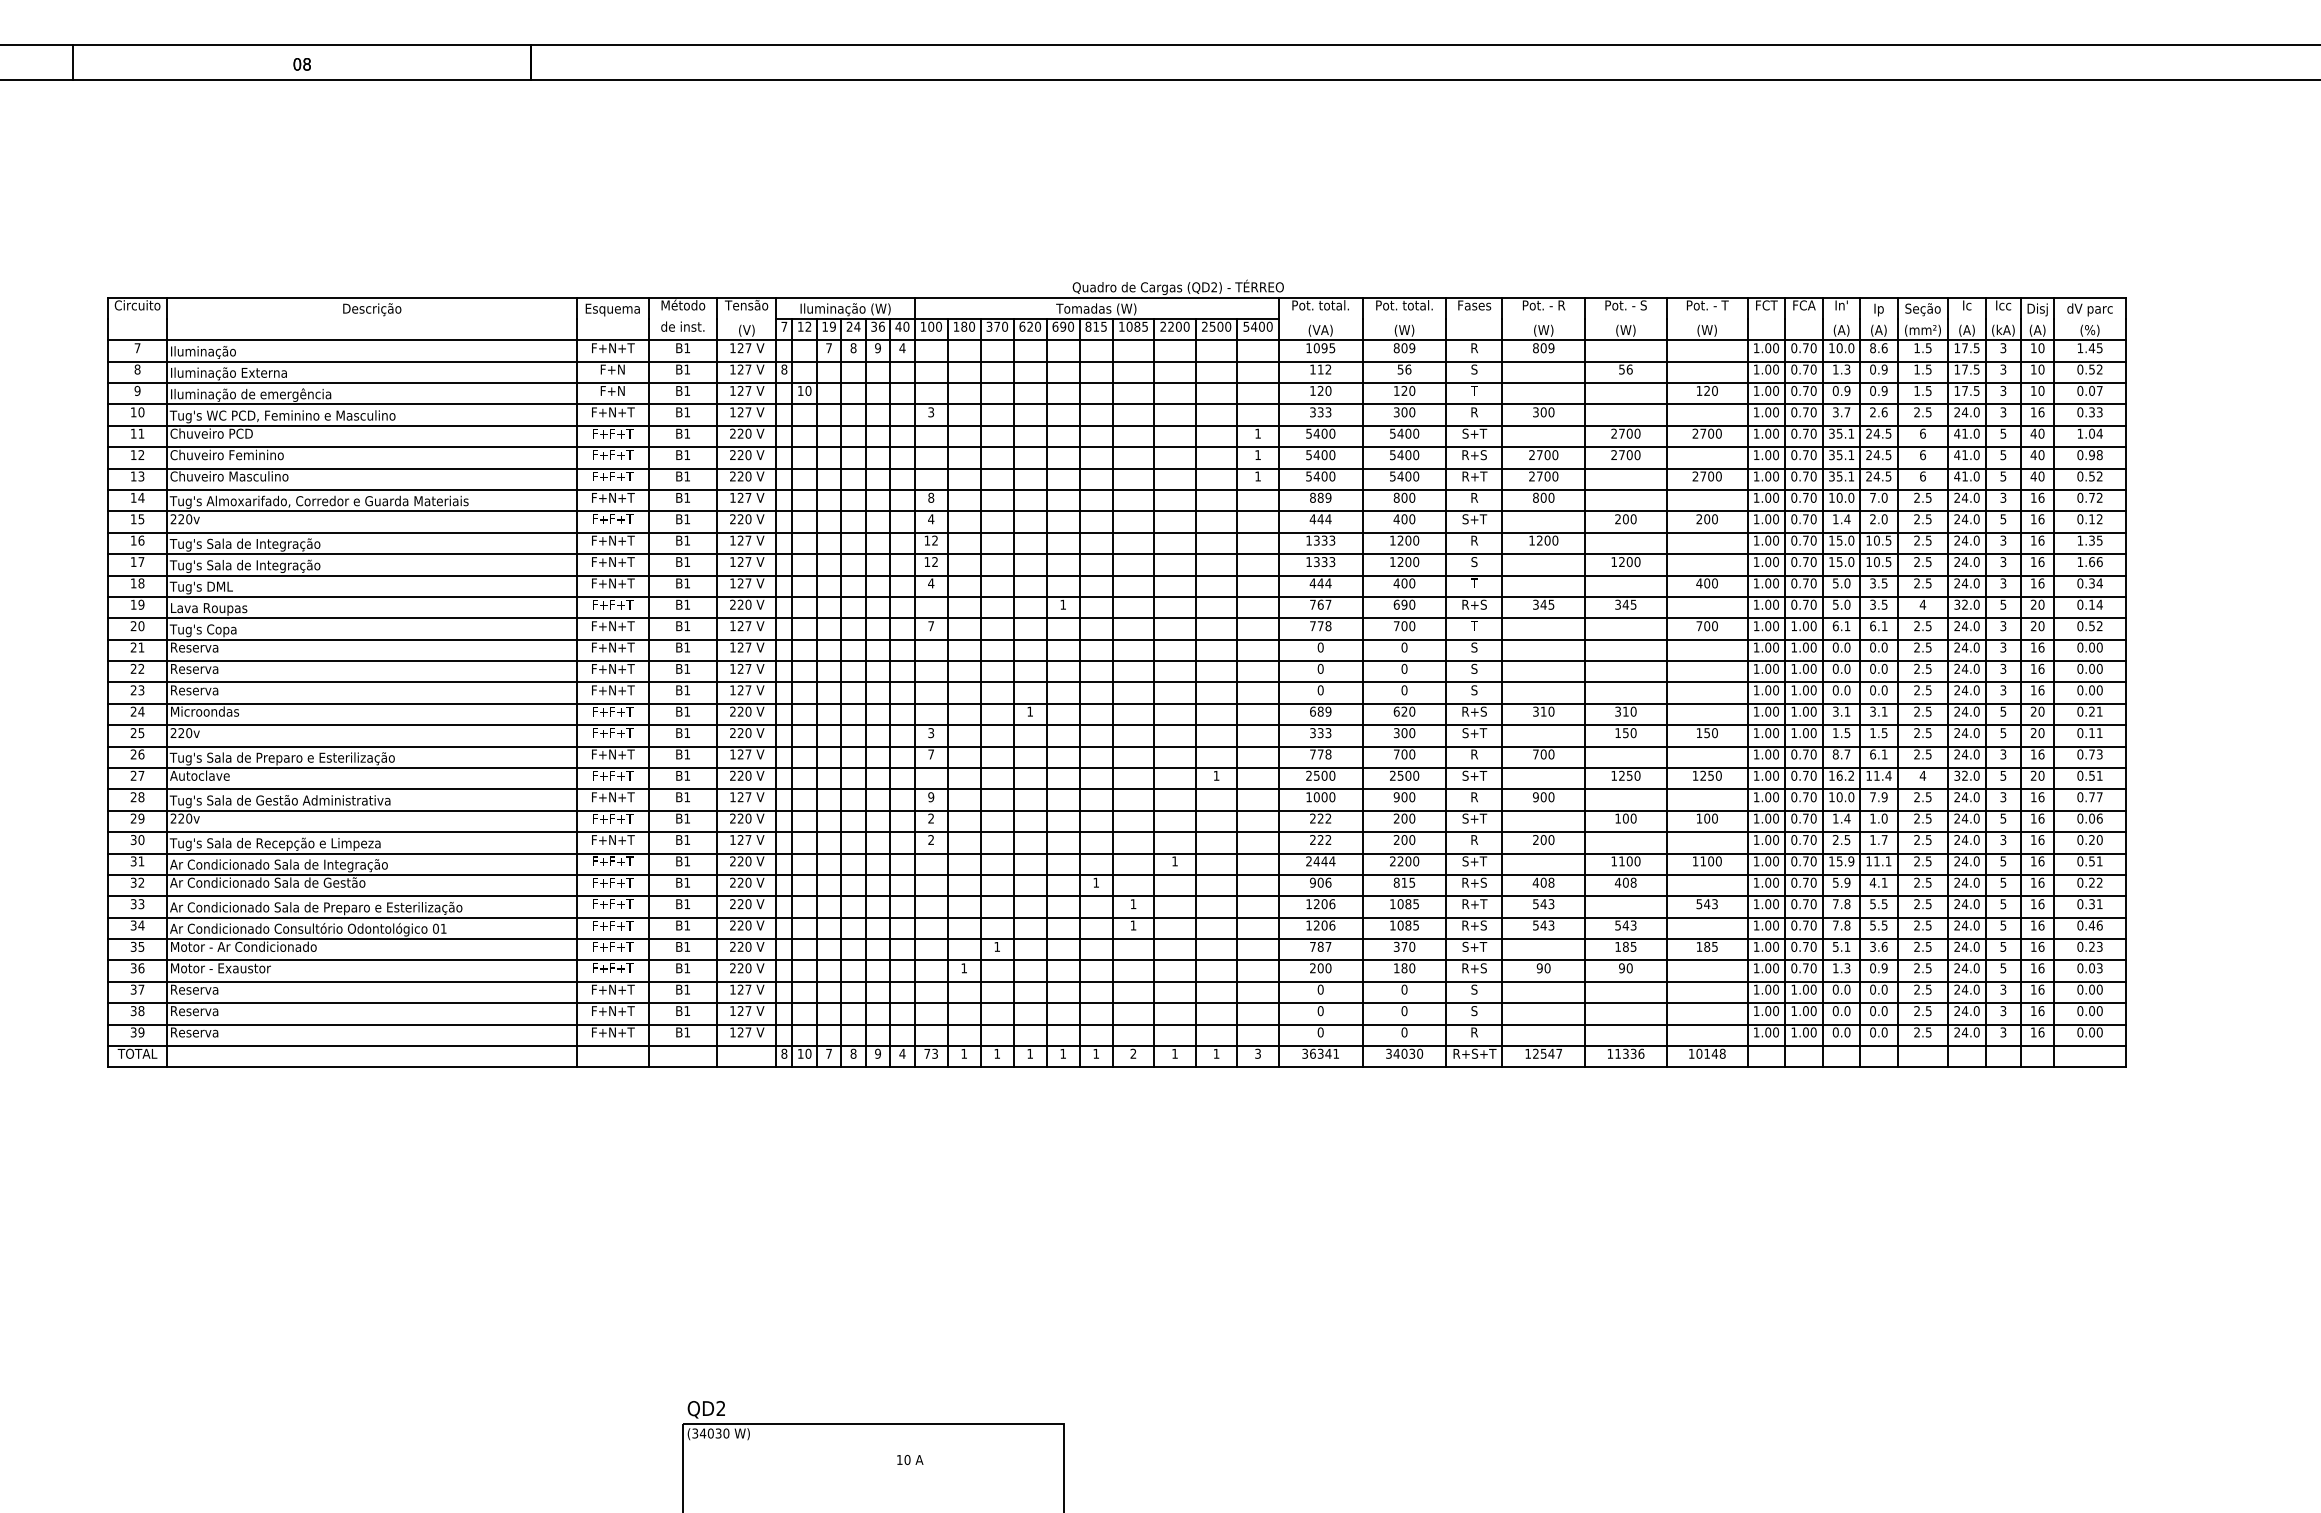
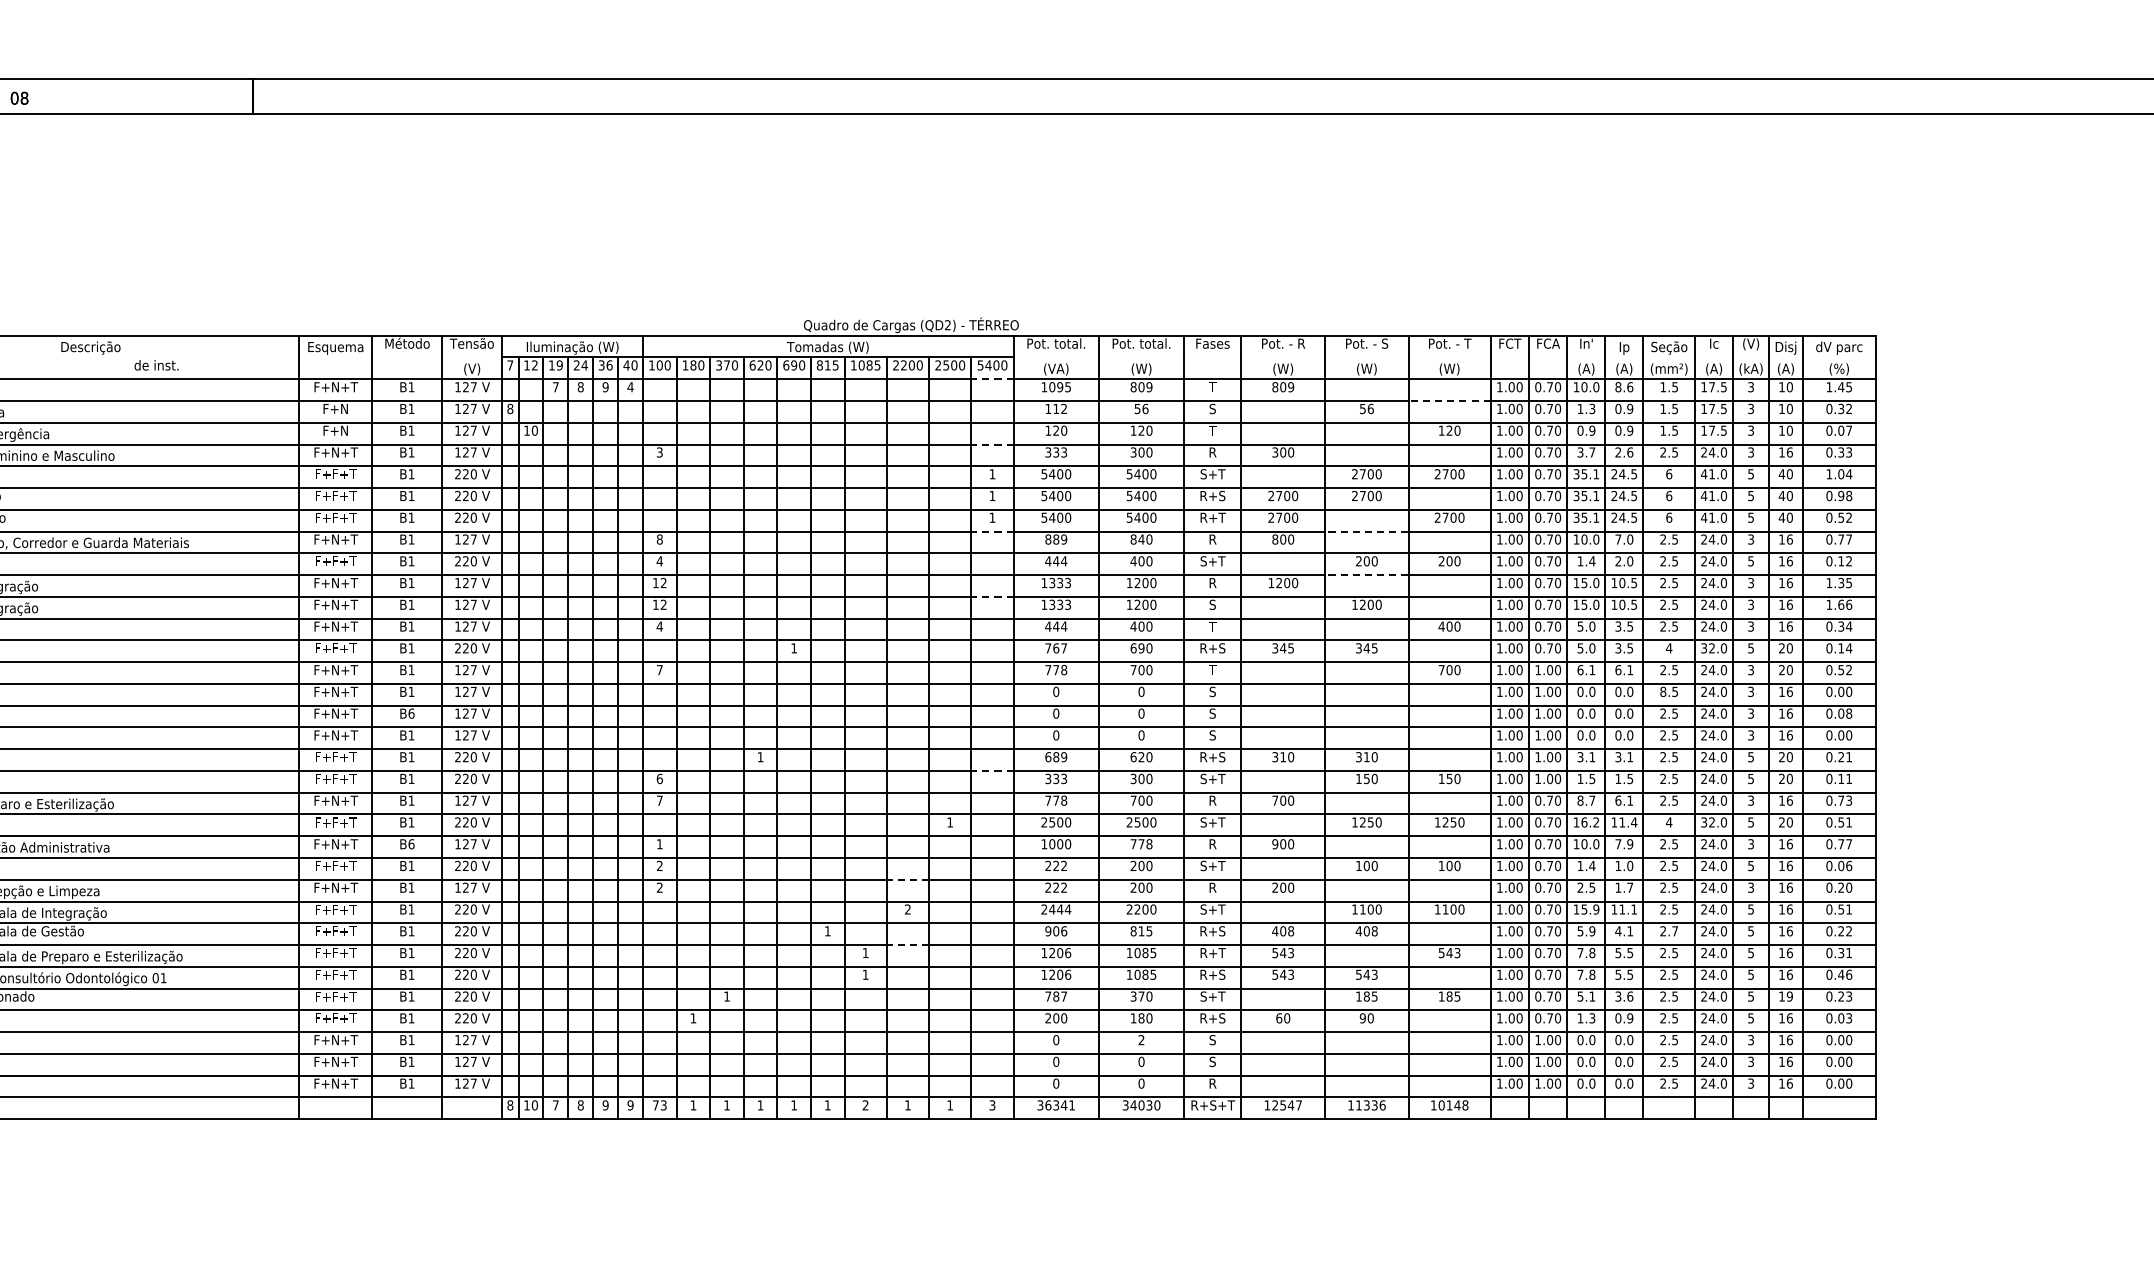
text: (2003, 306) -> (1751, 344), Icc -> (V)
text: (682, 326) -> (156, 365), moved
line: (1258, 340) -> (992, 379), solid -> dashed
text: (1474, 348) -> (1212, 387), R -> T
line: (1706, 361) -> (1448, 400), solid -> dashed
text: (2091, 368) -> (1840, 407), 0.52 -> 0.32
line: (1258, 404) -> (992, 444), solid -> dashed
line: (1258, 490) -> (992, 532), solid -> dashed
line: (1625, 490) -> (1366, 532), solid -> dashed
text: (1404, 497) -> (1141, 539), 800 -> 840
text: (2099, 497) -> (1848, 539), 0.72 -> 0.77
line: (1625, 532) -> (1366, 574), solid -> dashed
line: (1258, 554) -> (992, 597), solid -> dashed
text: (1917, 647) -> (1663, 691), 2.5 -> 8.5
text: (687, 668) -> (411, 713), B1 -> B6
text: (2099, 668) -> (1848, 713), 0.00 -> 0.08
line: (1258, 725) -> (992, 771), solid -> dashed
text: (931, 733) -> (660, 779), 3 -> 6
text: (687, 797) -> (411, 844), B1 -> B6
text: (931, 797) -> (660, 844), 9 -> 1
text: (1404, 797) -> (1141, 844), 900 -> 778
line: (1175, 832) -> (908, 880), solid -> dashed
text: (1174, 861) -> (907, 909), 1 -> 2
text: (1928, 882) -> (1674, 931), 2.5 -> 2.7
line: (1175, 896) -> (908, 945), solid -> dashed
text: (2041, 946) -> (1789, 996), 16 -> 19
text: (1539, 968) -> (1278, 1018), 90 -> 60
text: (1404, 989) -> (1141, 1039), 0 -> 2
text: (902, 1053) -> (630, 1105), 4 -> 9

